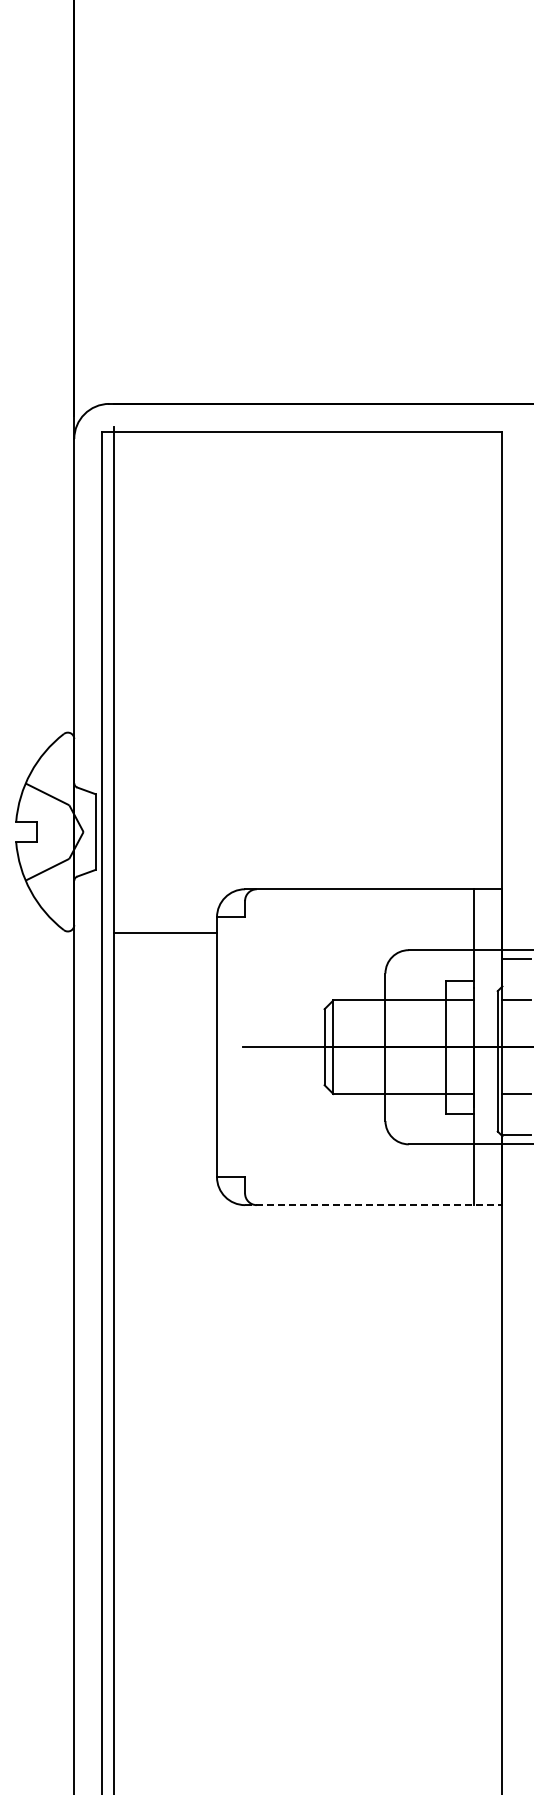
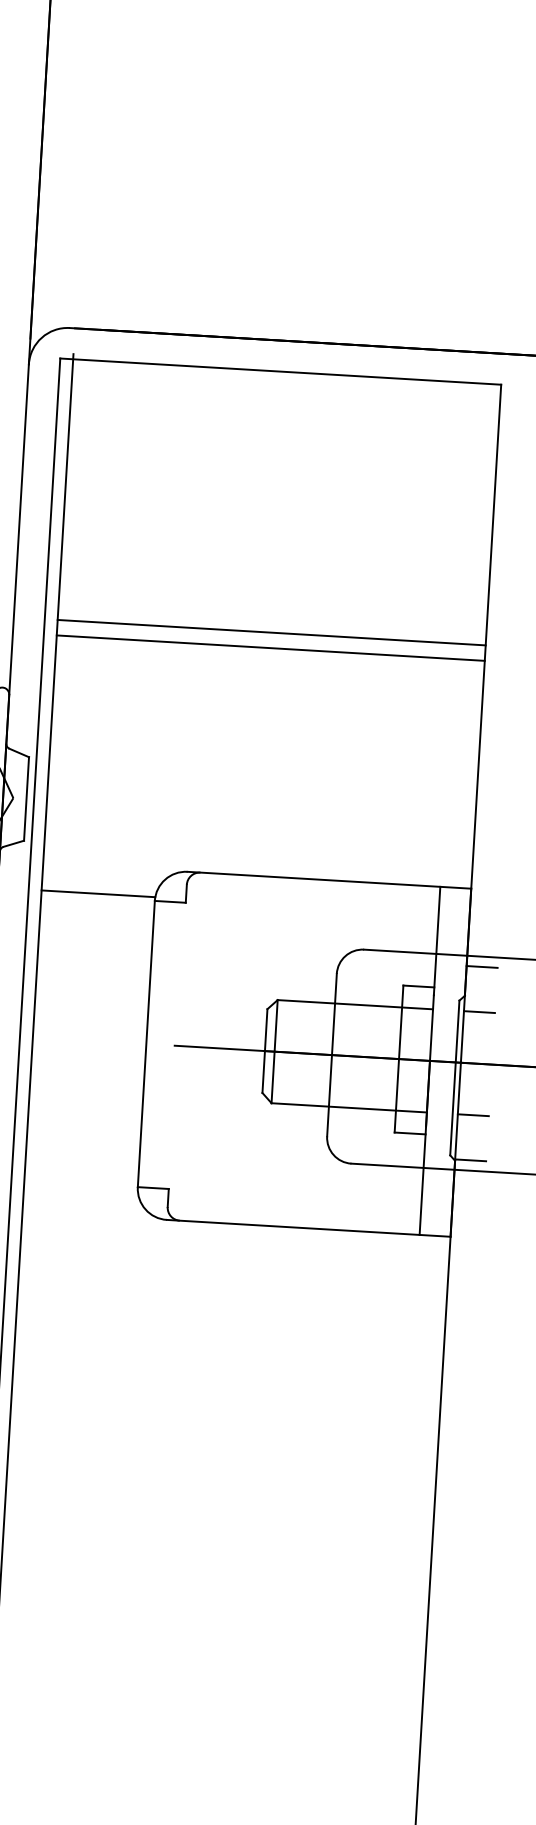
line: (308, 668) -> (271, 632), added
line: (308, 682) -> (271, 648), added
line: (165, 932) -> (98, 893), moved
line: (373, 1205) -> (308, 1228), dashed -> solid

